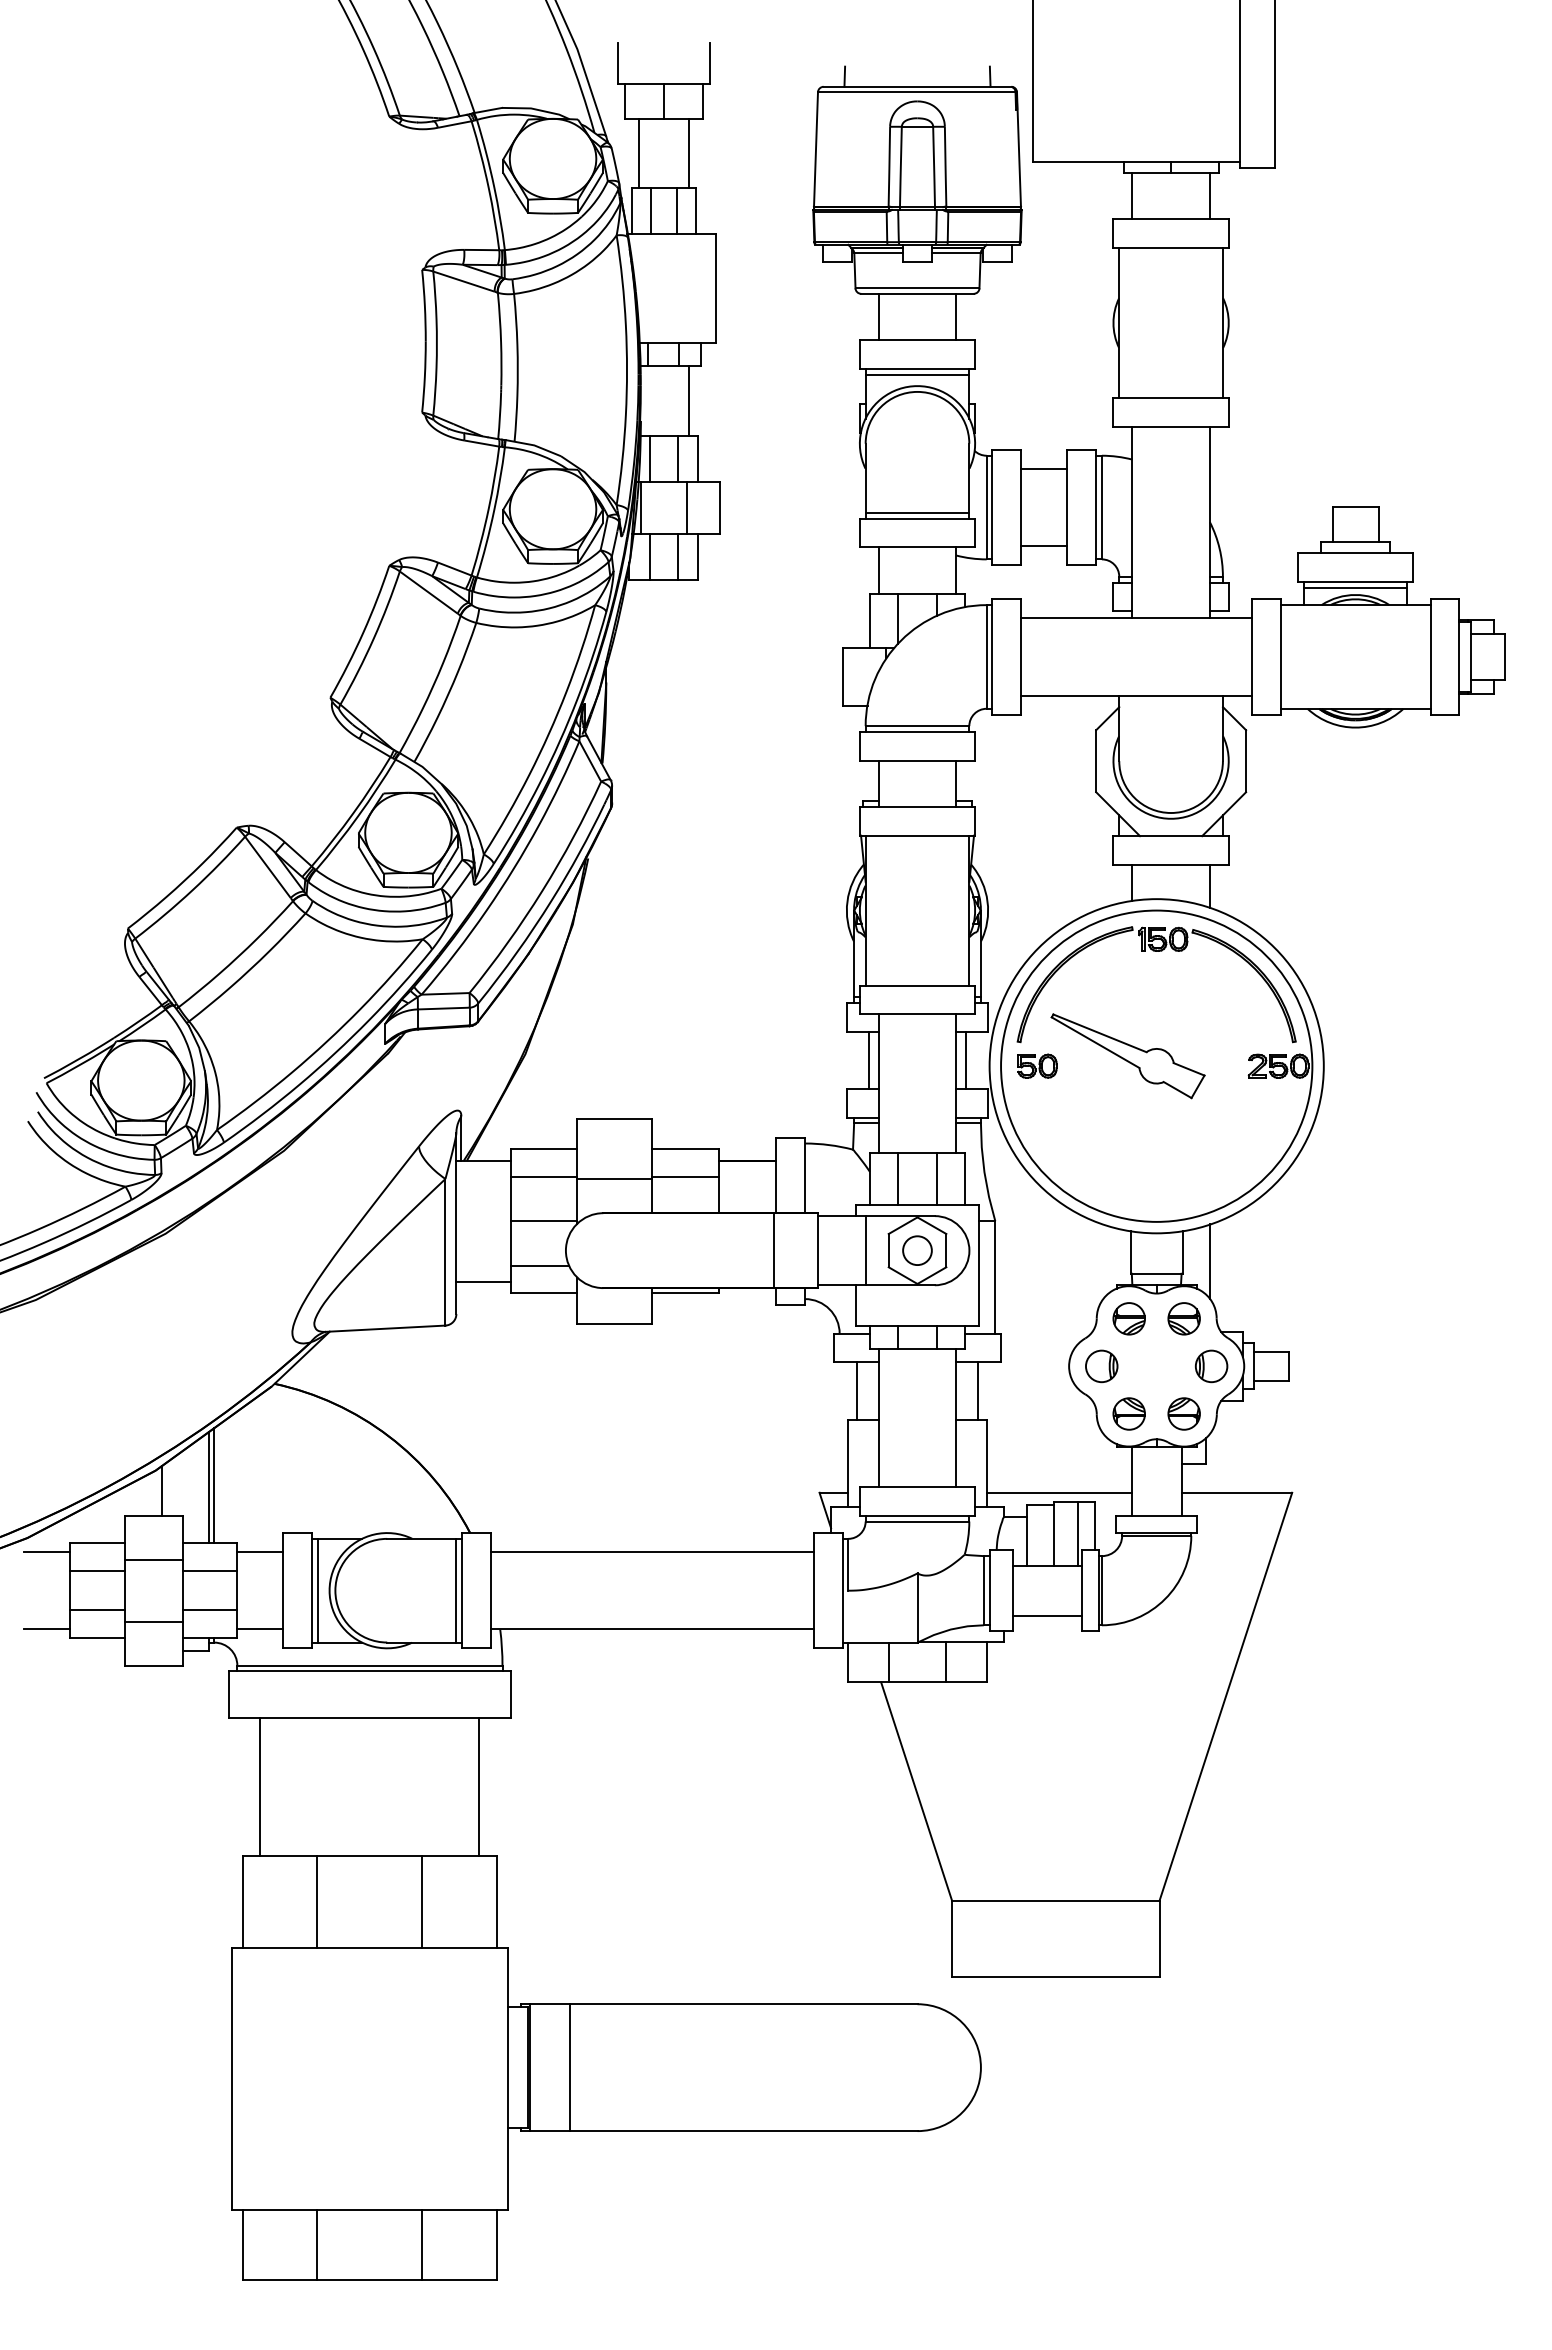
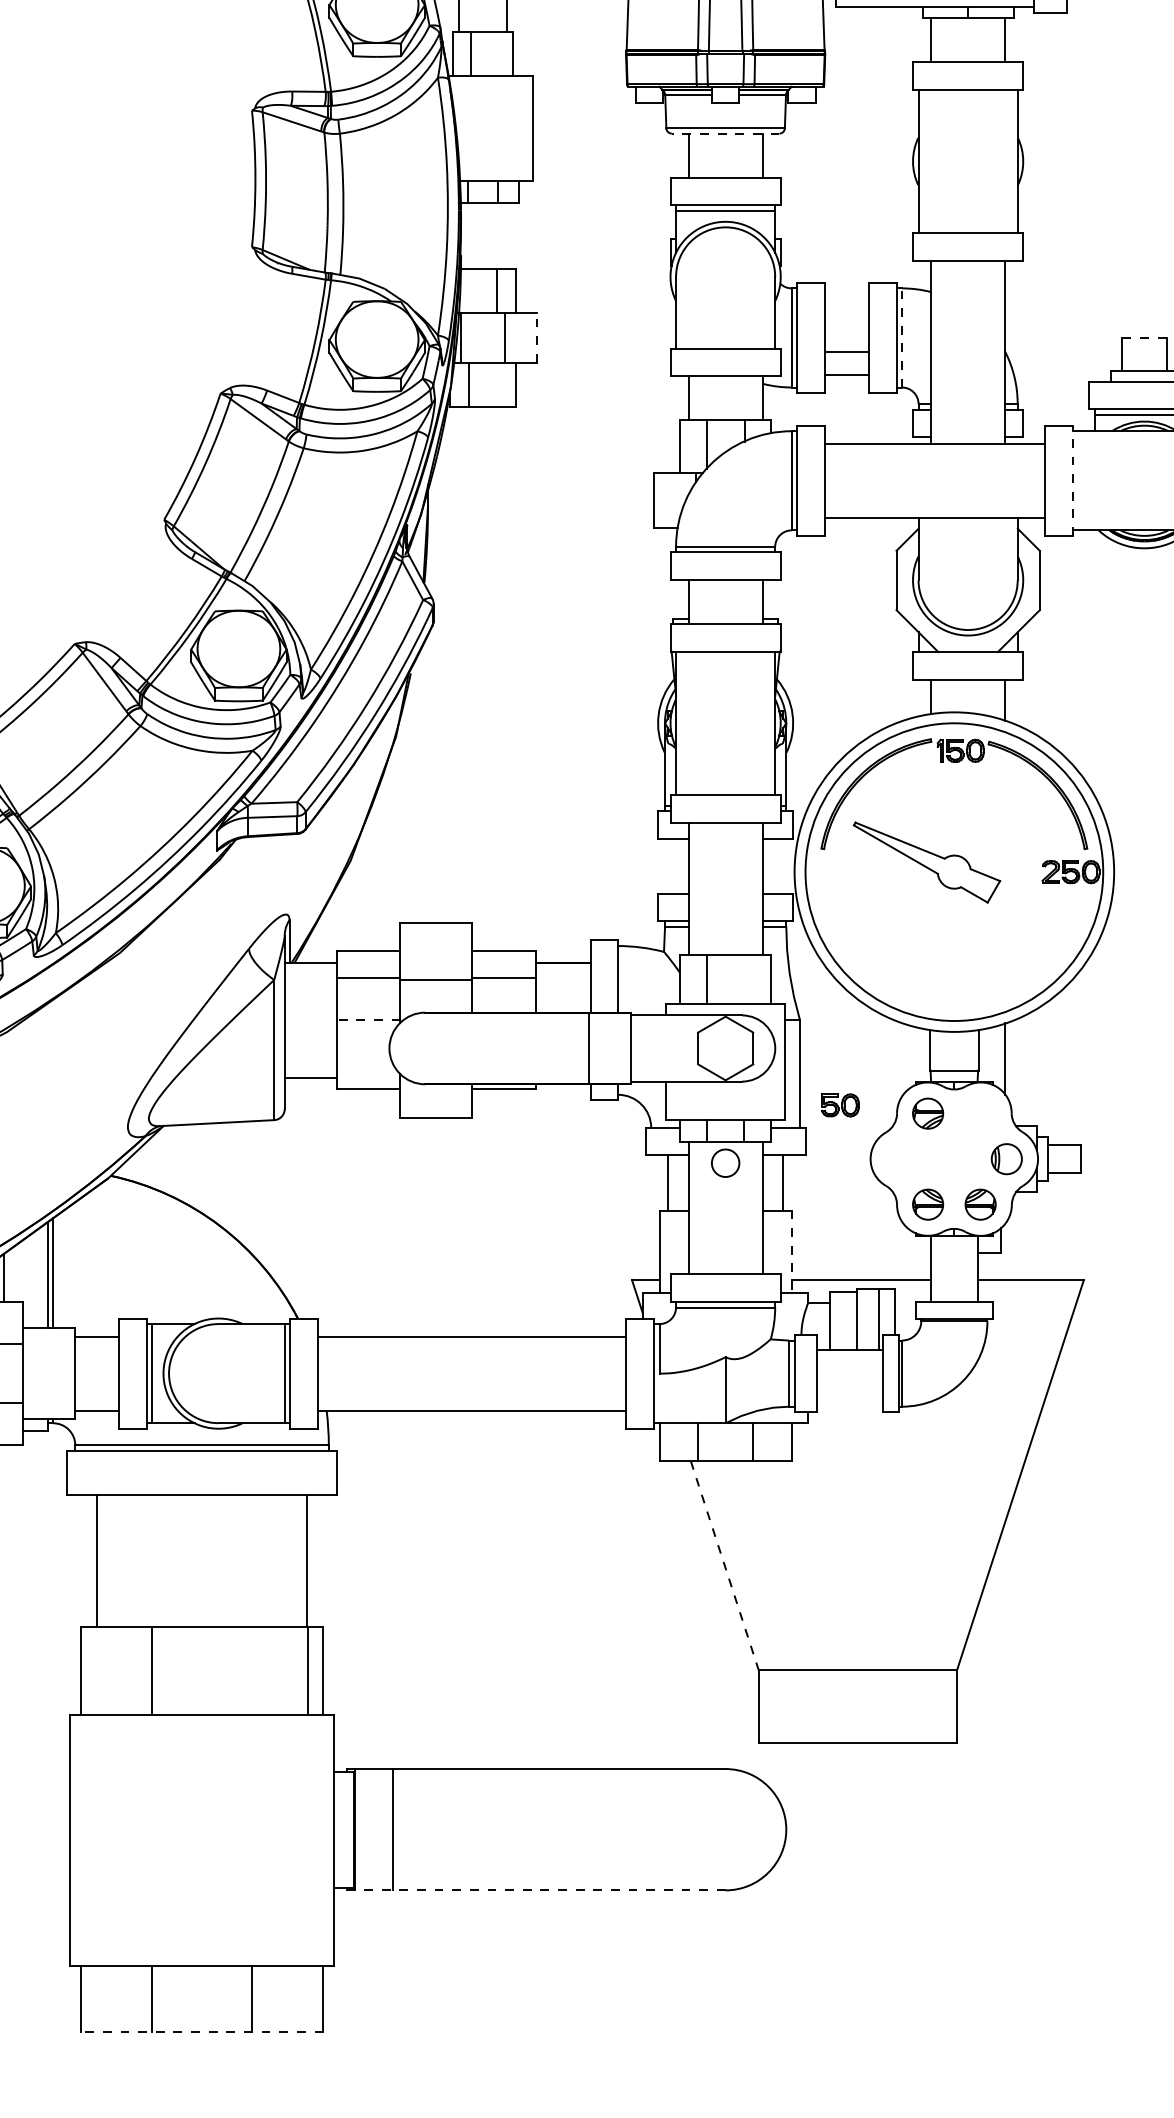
line: (677, 210) -> (496, 53), removed
line: (917, 293) -> (725, 133), solid -> dashed
line: (688, 400) -> (506, 235), removed
line: (649, 458) -> (469, 291), removed
line: (1044, 468) -> (847, 351), moved
line: (720, 507) -> (537, 337), solid -> dashed
line: (1101, 507) -> (901, 337), solid -> dashed
line: (1356, 507) -> (1145, 337), solid -> dashed
line: (917, 512) -> (725, 342), removed
line: (678, 556) -> (497, 384), removed
line: (1280, 656) -> (1072, 480), solid -> dashed
line: (869, 1059) -> (679, 865), removed
line: (965, 1059) -> (771, 865), removed
part: (1037, 1065) -> (840, 1104), moved
line: (937, 1178) -> (744, 979), removed
line: (543, 1221) -> (368, 1020), solid -> dashed
line: (865, 1250) -> (675, 1048), removed
circle: (917, 1250) -> (725, 1163), moved
line: (540, 1265) -> (365, 1062), removed
part: (1183, 1318) -> (979, 1113), removed
part: (1101, 1366) -> (901, 1159), removed
line: (986, 1463) -> (791, 1252), solid -> dashed
line: (209, 1571) -> (48, 1355), removed
line: (209, 1610) -> (48, 1392), removed
line: (1046, 1615) -> (848, 1397), removed
line: (916, 1791) -> (724, 1565), solid -> dashed
line: (422, 1901) -> (307, 1670), moved
line: (718, 2131) -> (535, 1890), solid -> dashed
line: (369, 2279) -> (201, 2032), solid -> dashed

